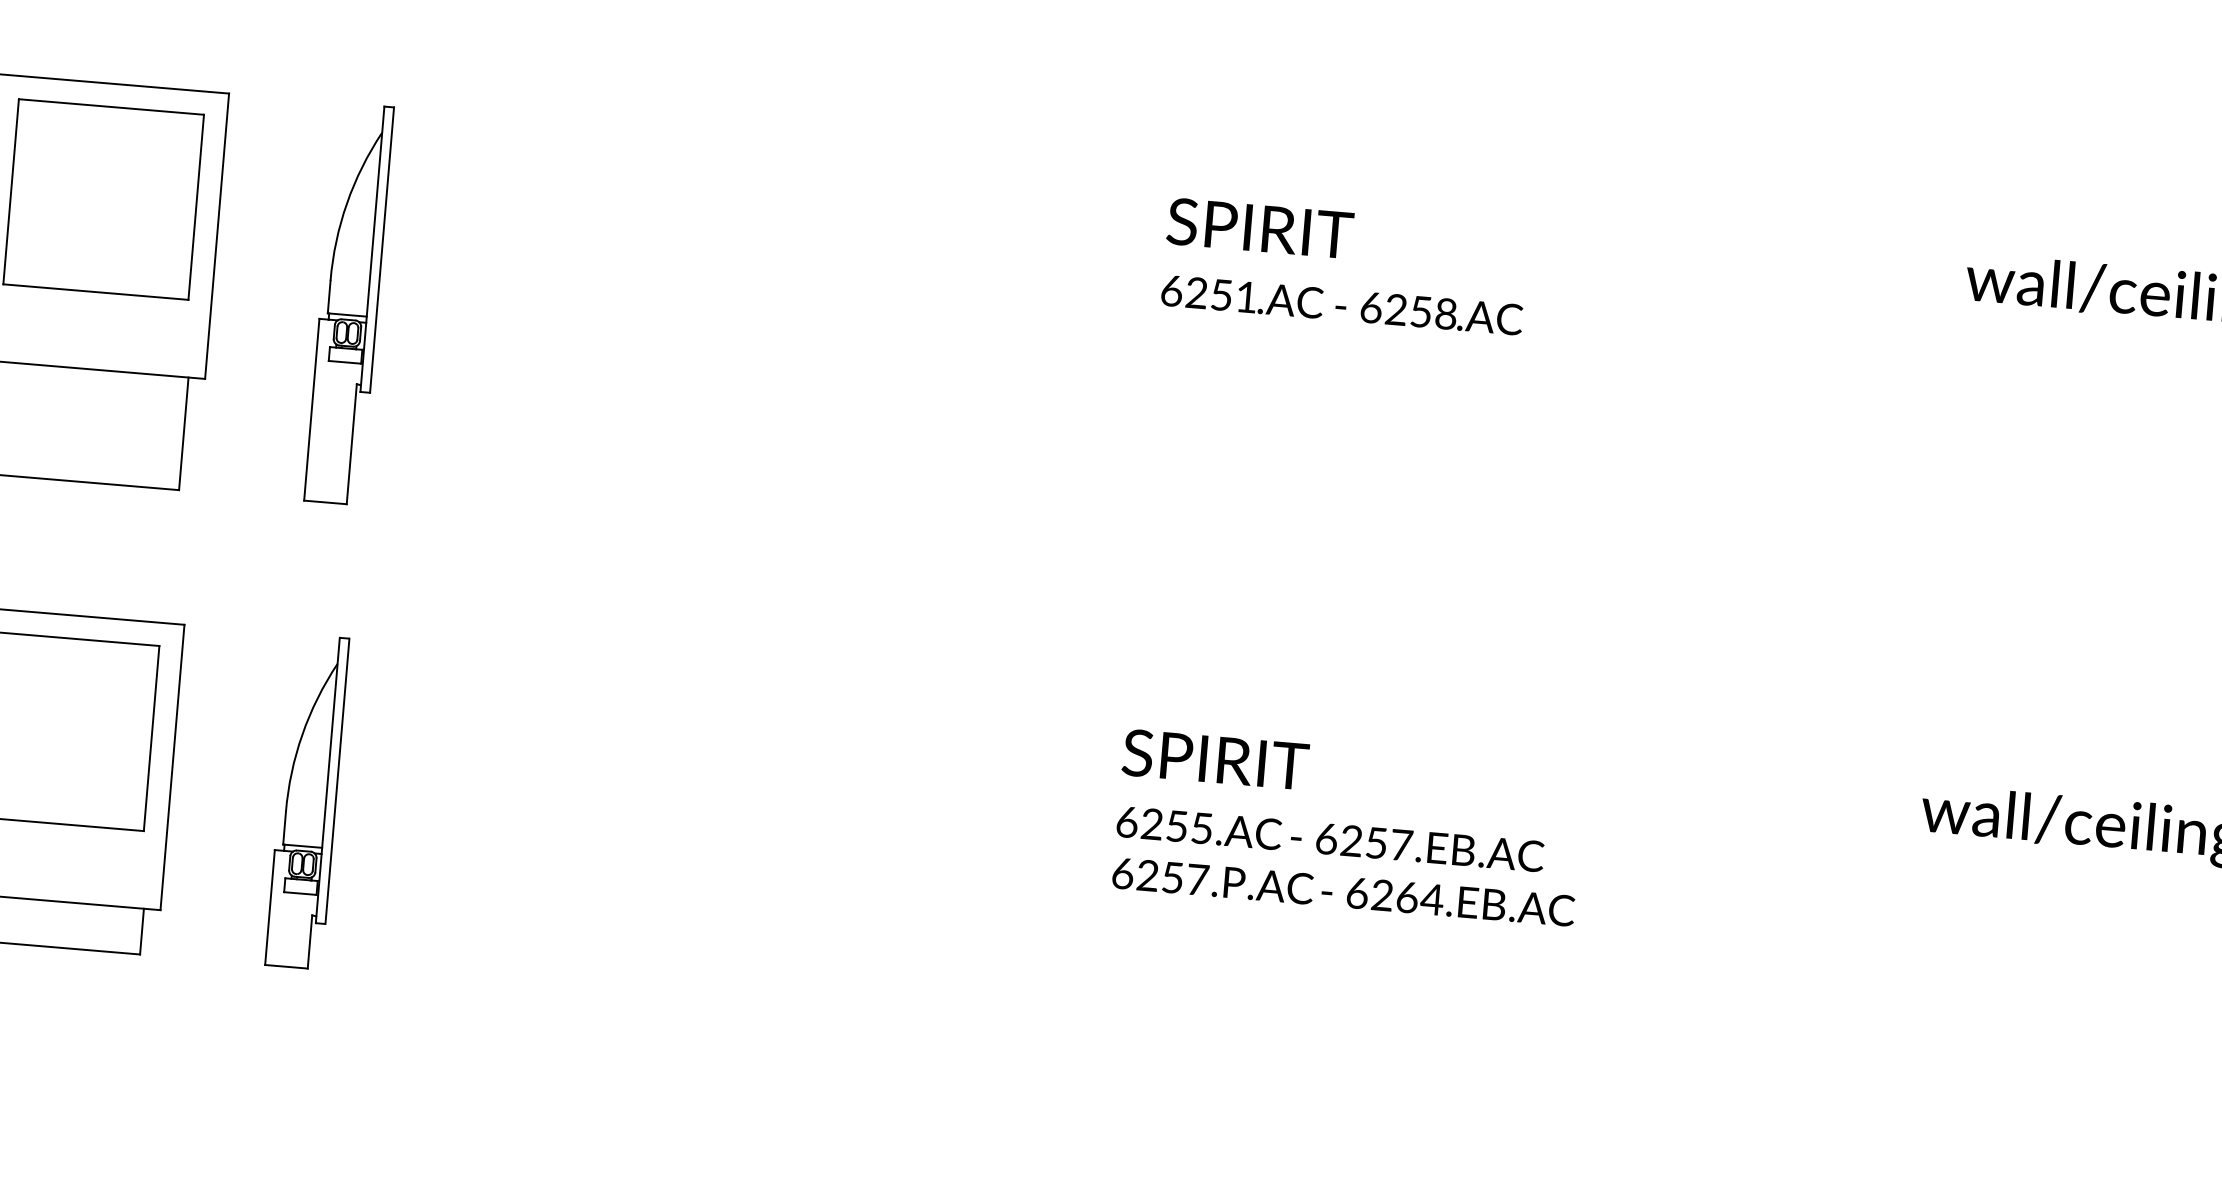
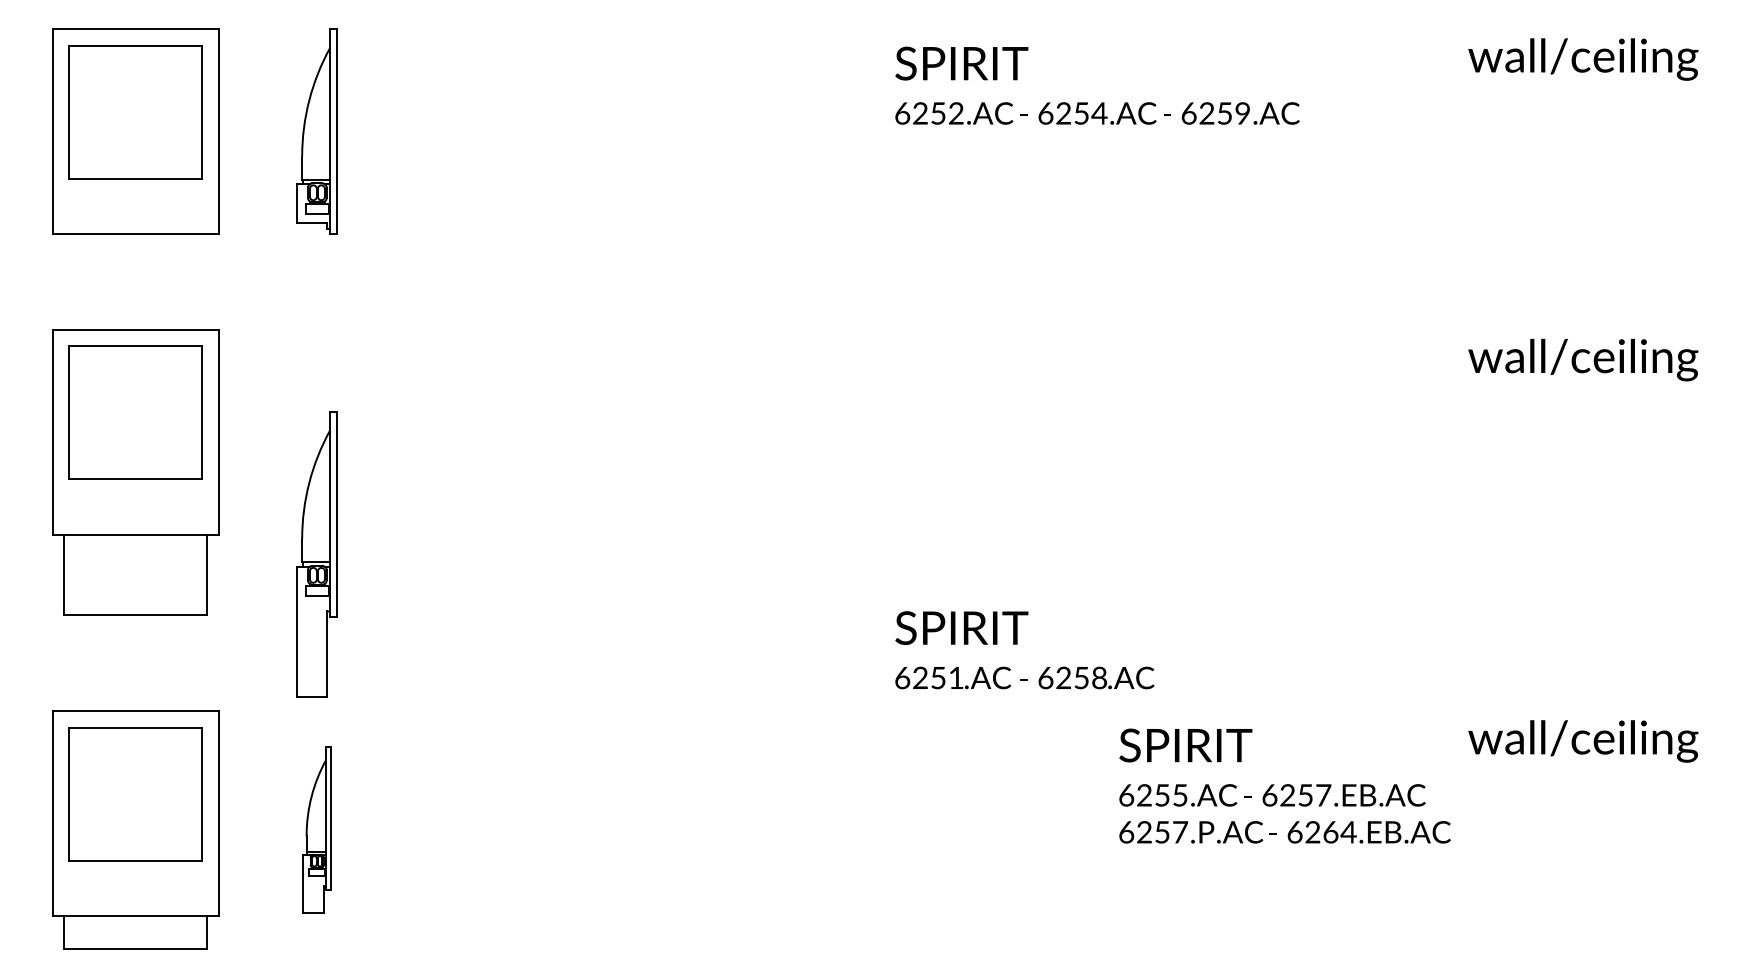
text: (1344, 266) -> (1024, 650), moved
part: (348, 303) -> (316, 554), moved
part: (306, 801) -> (316, 829), size x0.7
text: (1348, 826) -> (1284, 785), moved

